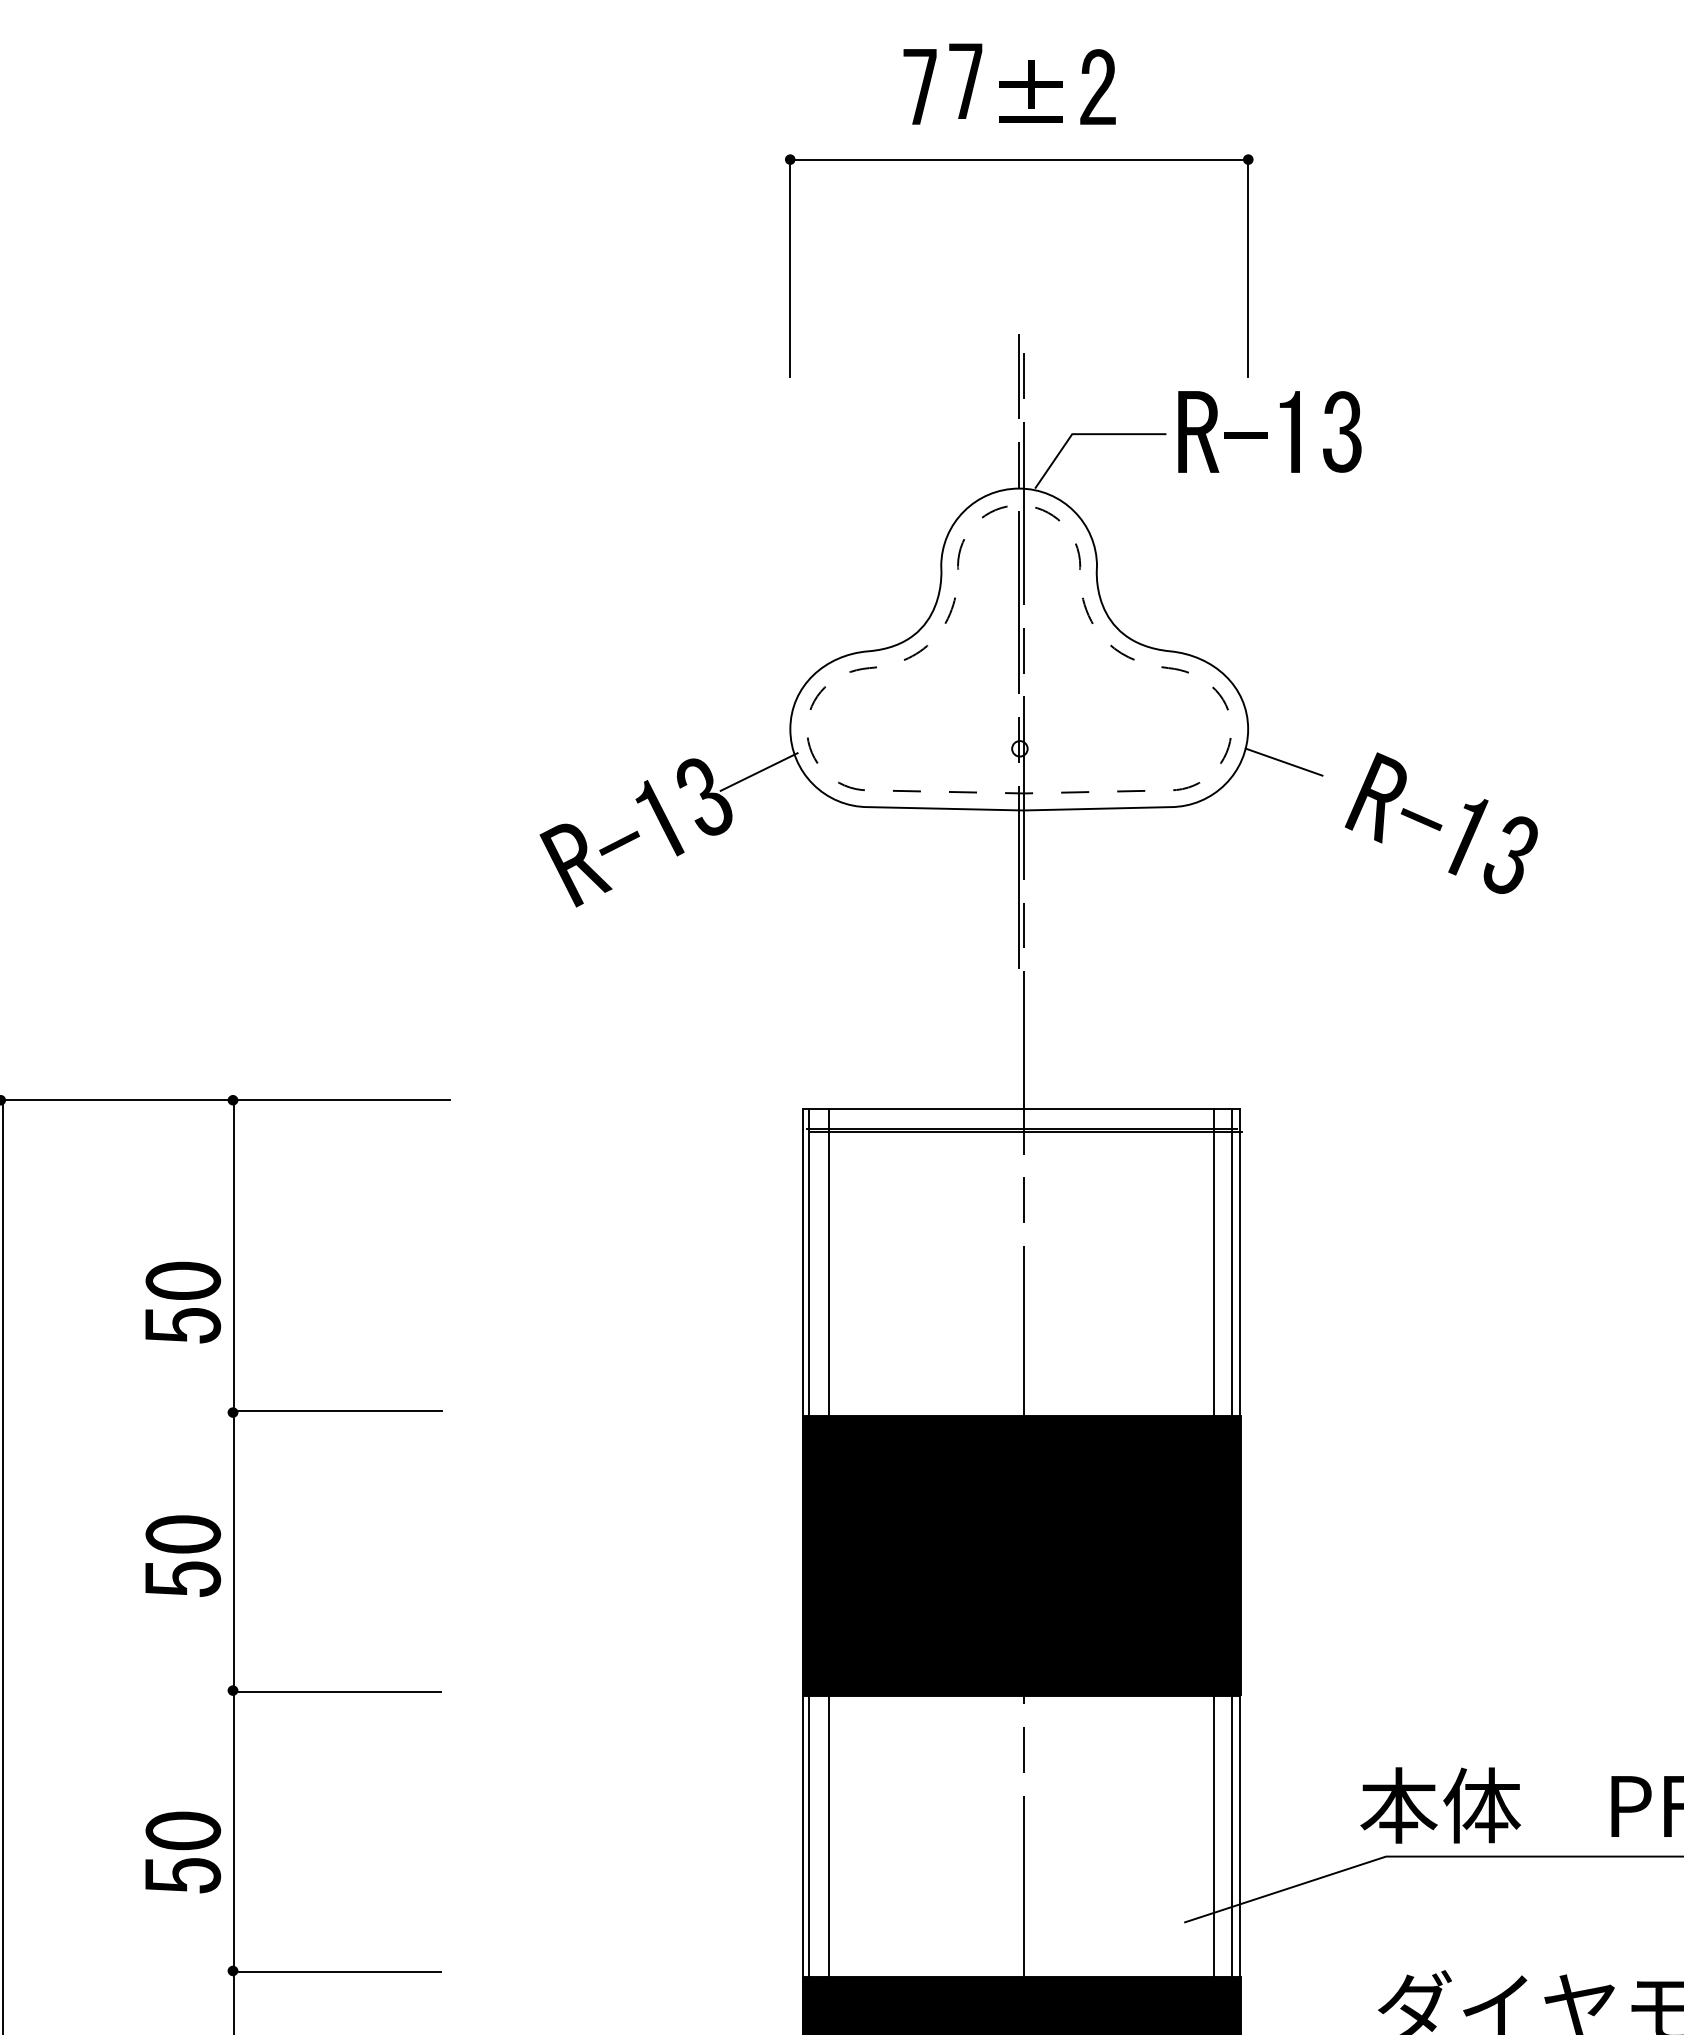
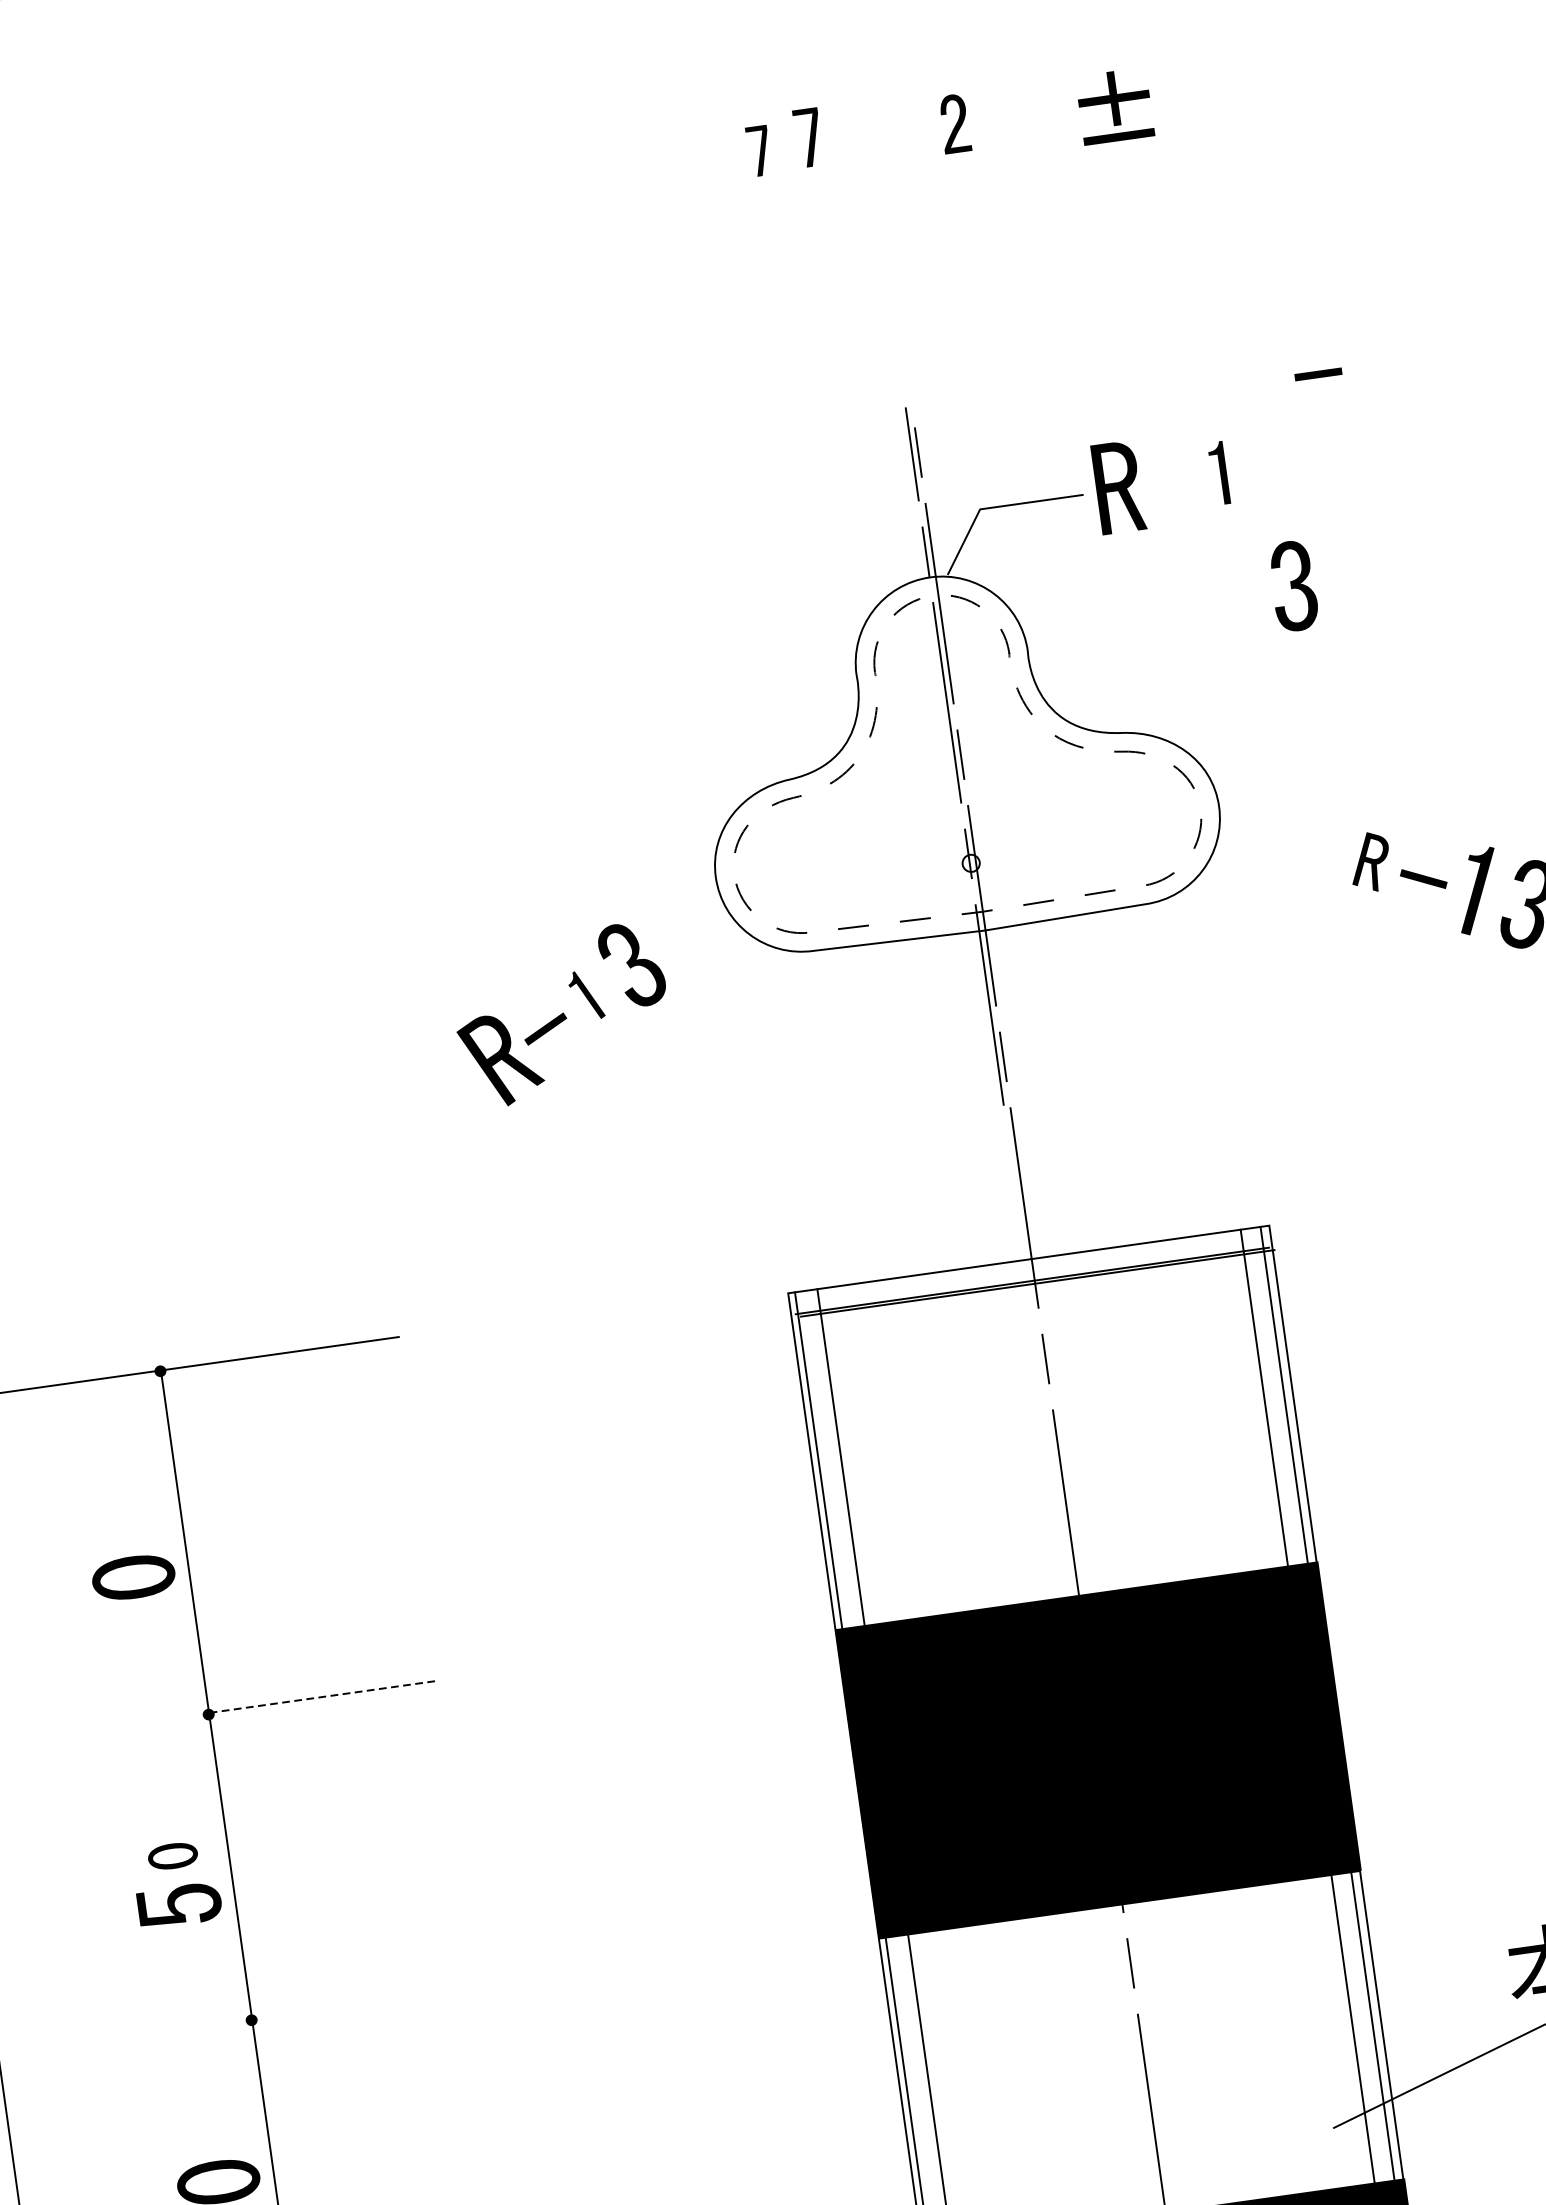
part: (965, 80) -> (808, 137), size x0.7
part: (919, 86) -> (758, 150), size x0.6
part: (1097, 86) -> (954, 123), size x0.7
part: (1030, 91) -> (1114, 106), moved
part: (1019, 160) -> (879, 216), removed
part: (1289, 431) -> (1218, 472), size x0.7
part: (1342, 431) -> (1293, 585), moved
part: (1245, 435) -> (1317, 374), moved
line: (1283, 761) -> (1262, 836), removed
line: (758, 771) -> (687, 928), removed
part: (1375, 797) -> (1369, 861), size x0.6
part: (659, 818) -> (585, 995), size x0.6
fill: (183, 1325) -> (140, 1626), removed
line: (337, 1411) -> (323, 1697), solid -> dashed
part: (183, 1534) -> (173, 1856), size x0.6
line: (336, 1691) -> (365, 2005), removed

